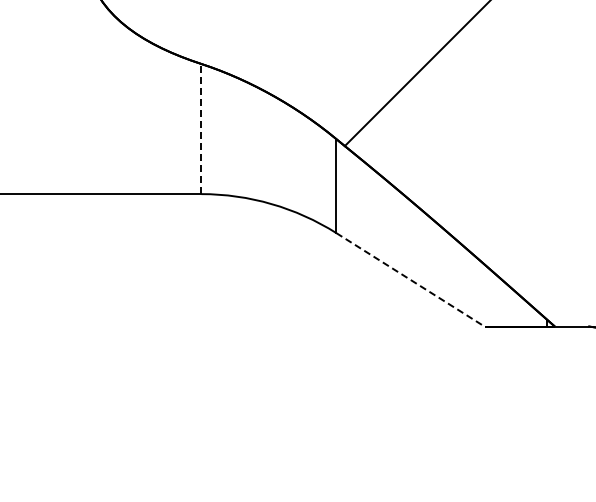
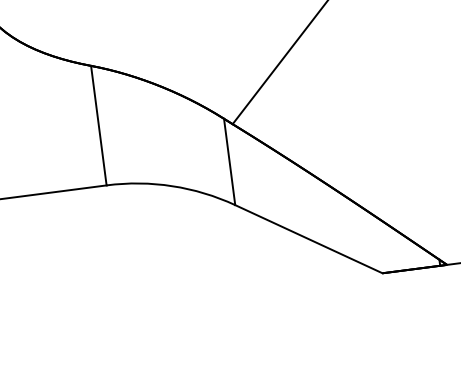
line: (201, 128) -> (98, 125), dashed -> solid
line: (410, 279) -> (308, 238), dashed -> solid

